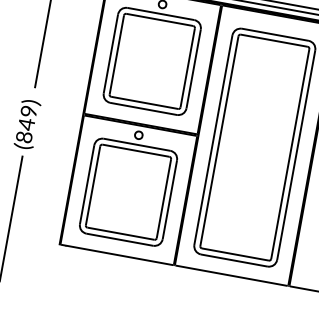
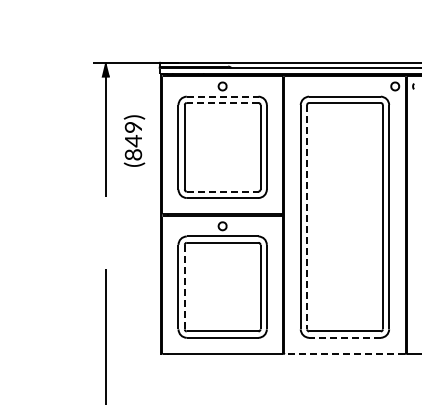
line: (160, 13) -> (222, 96), solid -> dashed
line: (159, 19) -> (222, 102), solid -> dashed
line: (144, 102) -> (222, 191), solid -> dashed
text: (27, 124) -> (134, 140), moved
line: (219, 141) -> (307, 217), solid -> dashed
line: (92, 186) -> (184, 287), solid -> dashed
line: (233, 260) -> (344, 337), solid -> dashed
line: (231, 276) -> (344, 354), solid -> dashed

